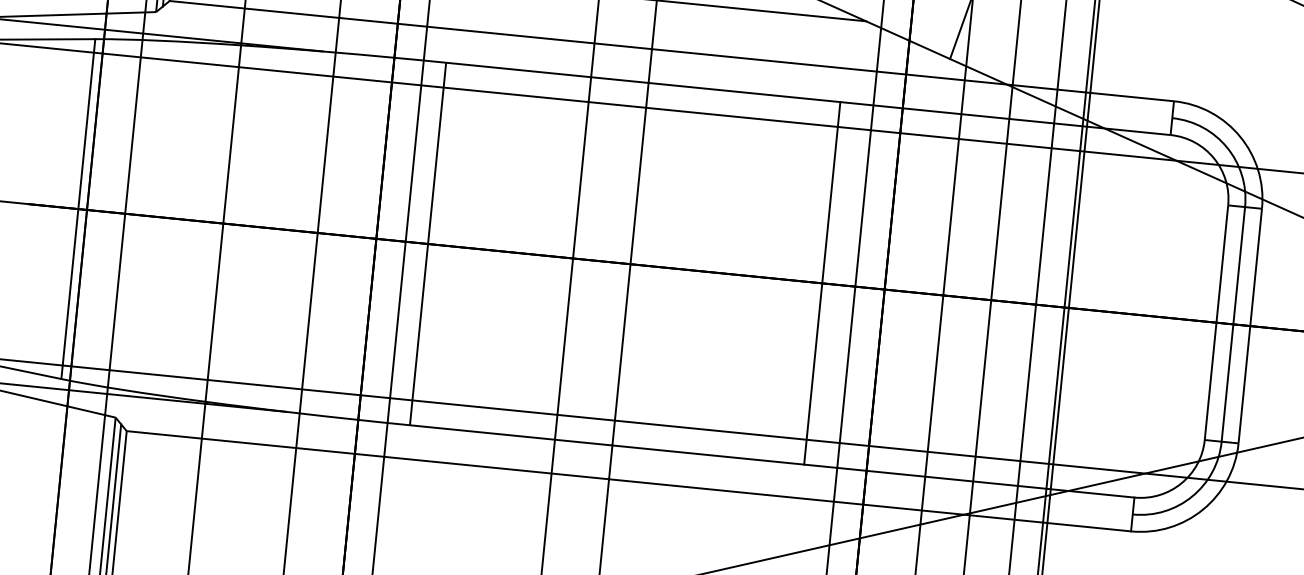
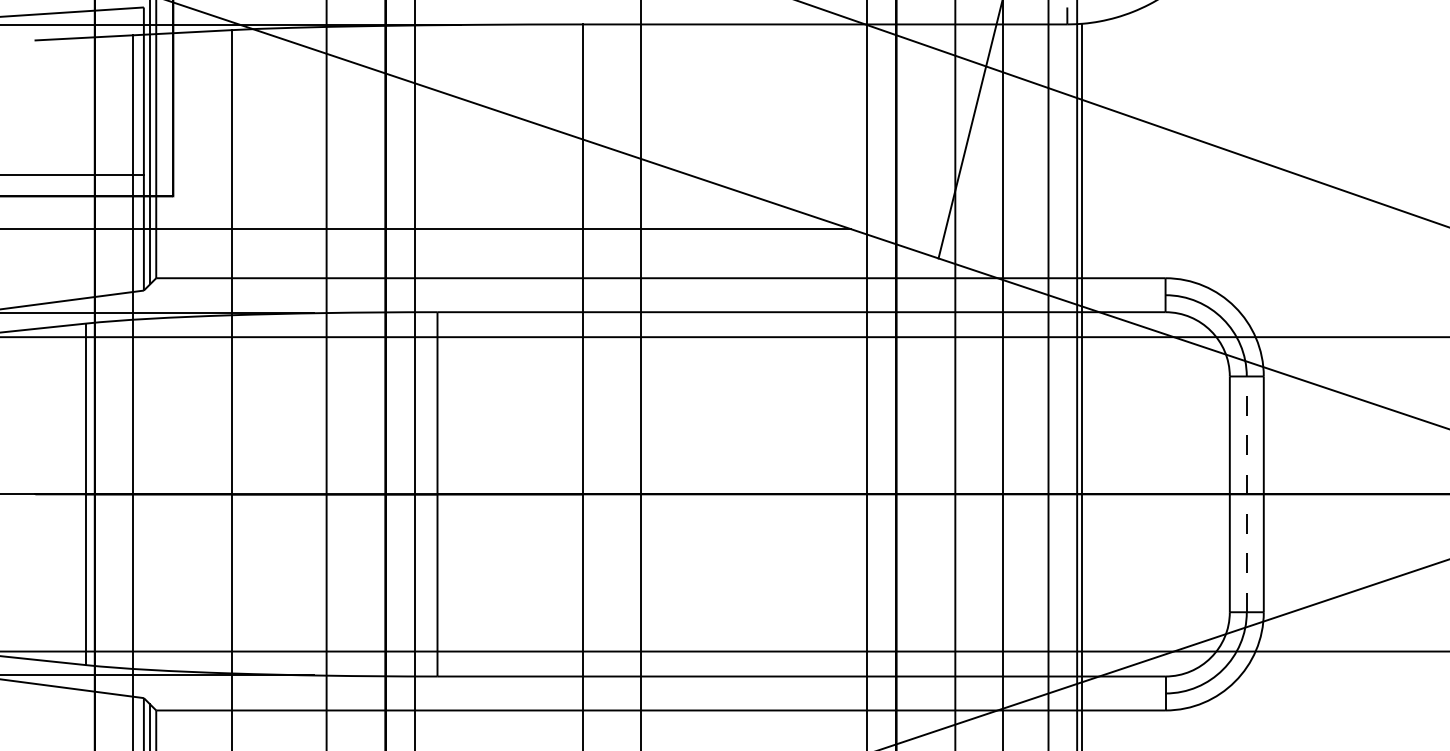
line: (822, 283) -> (833, 494), removed
line: (1233, 324) -> (1246, 494), solid -> dashed

